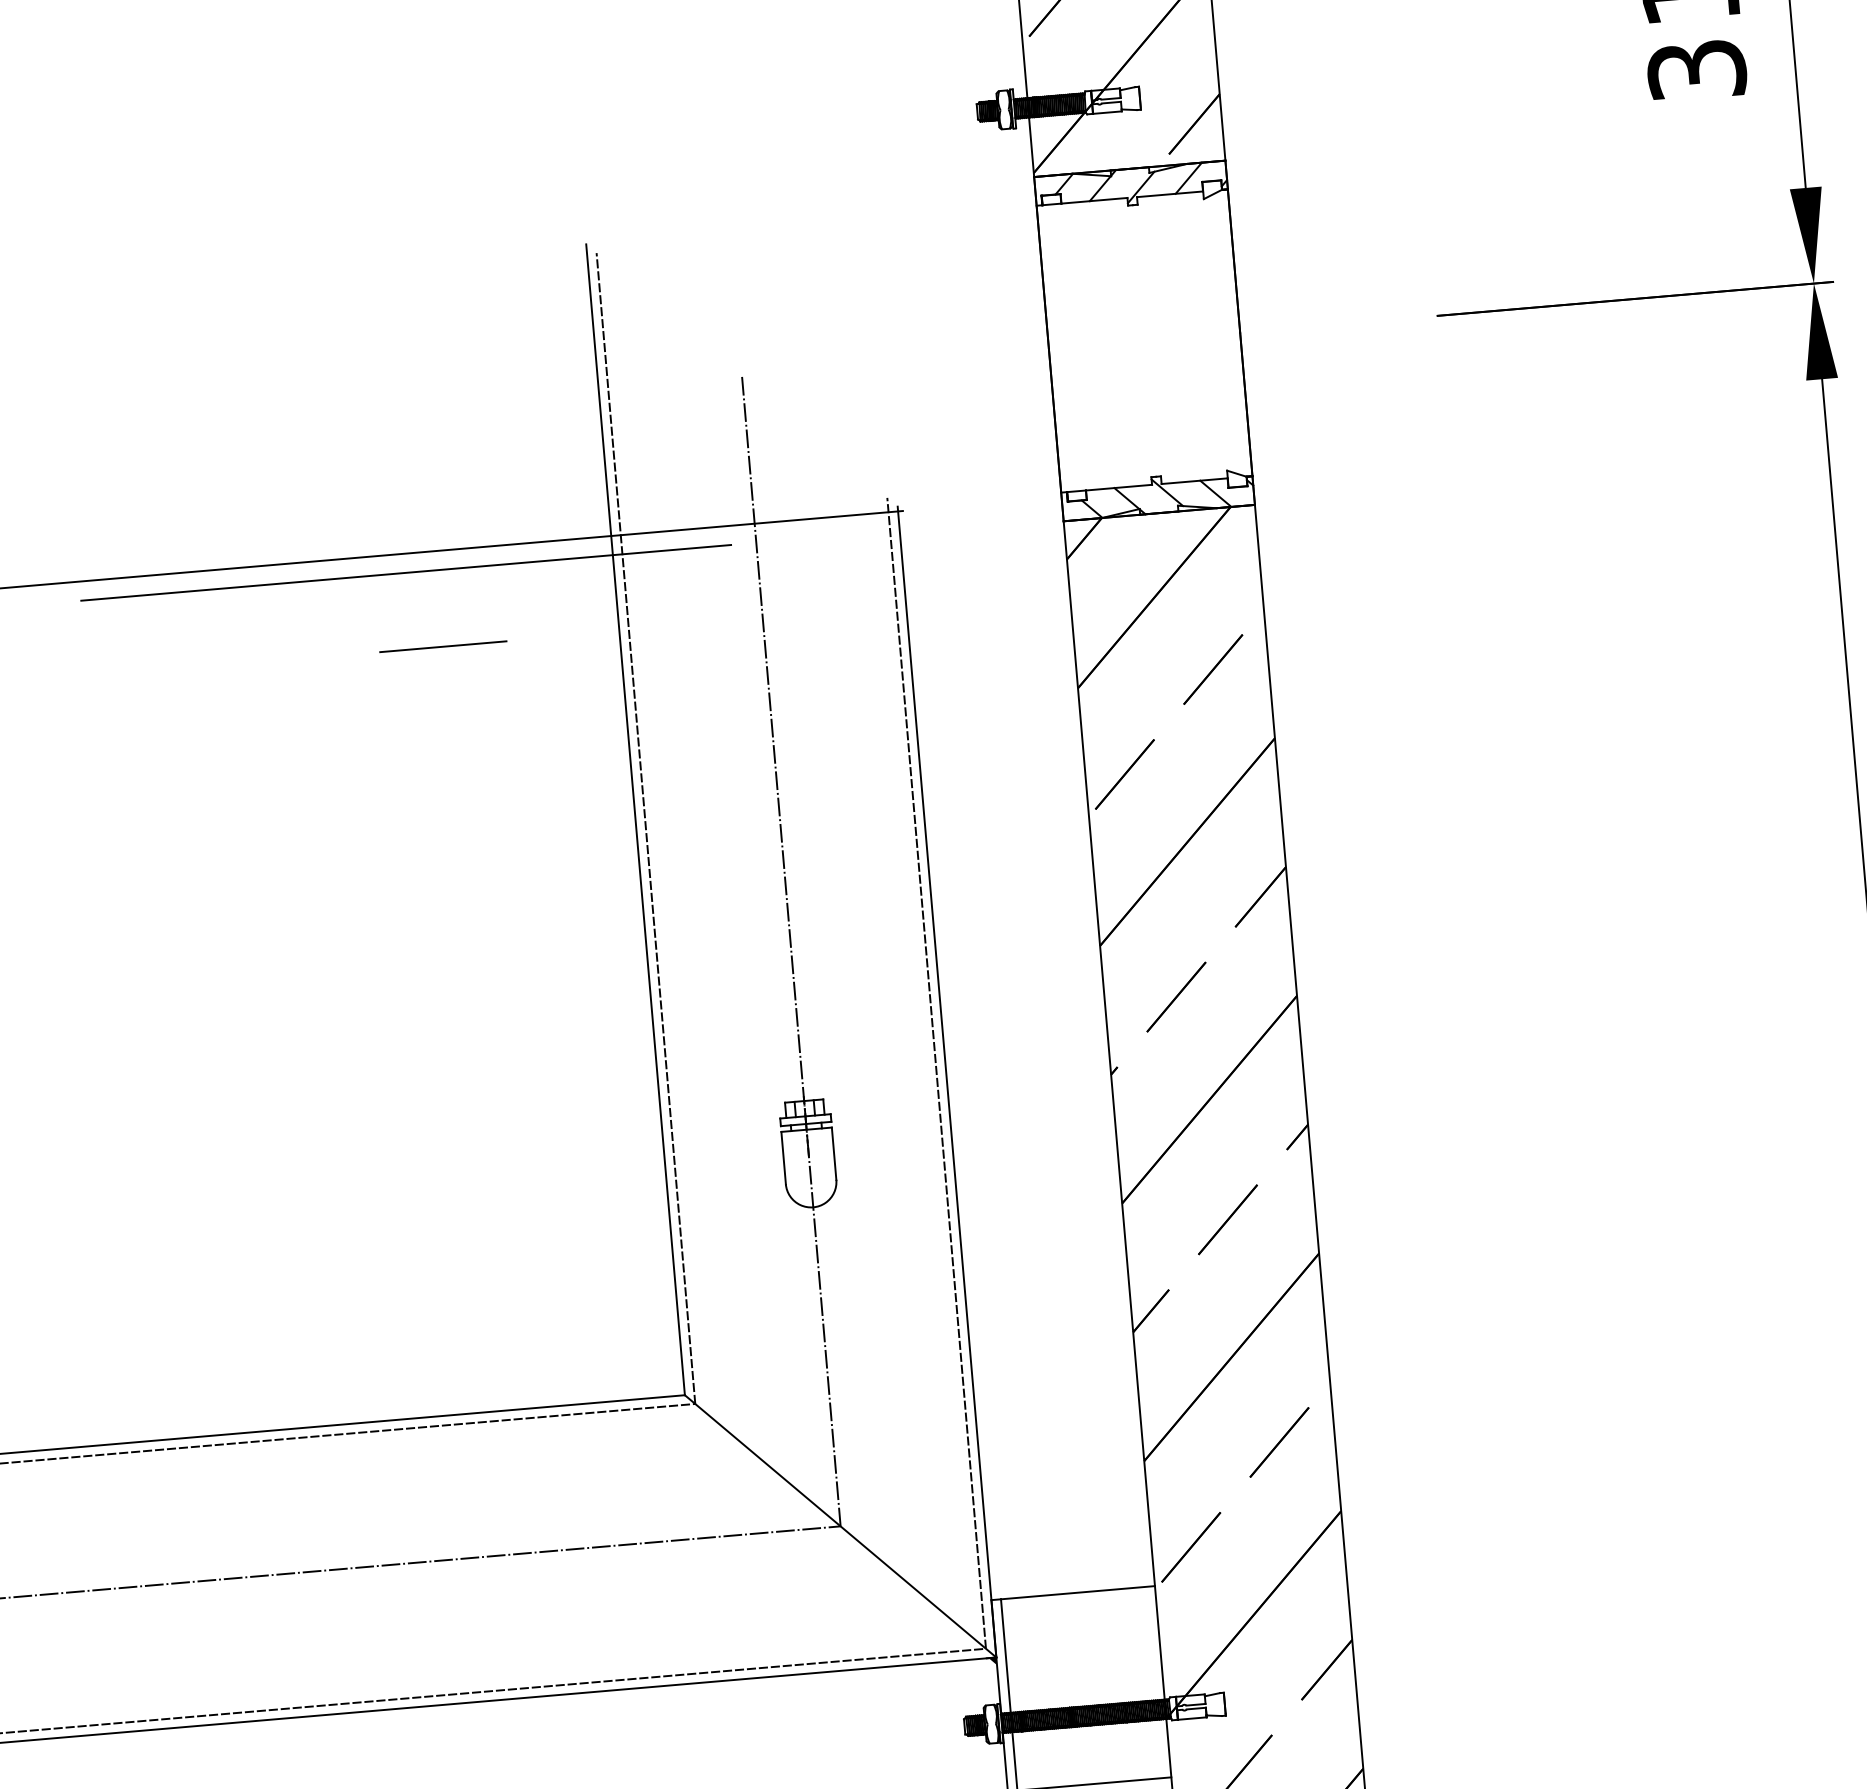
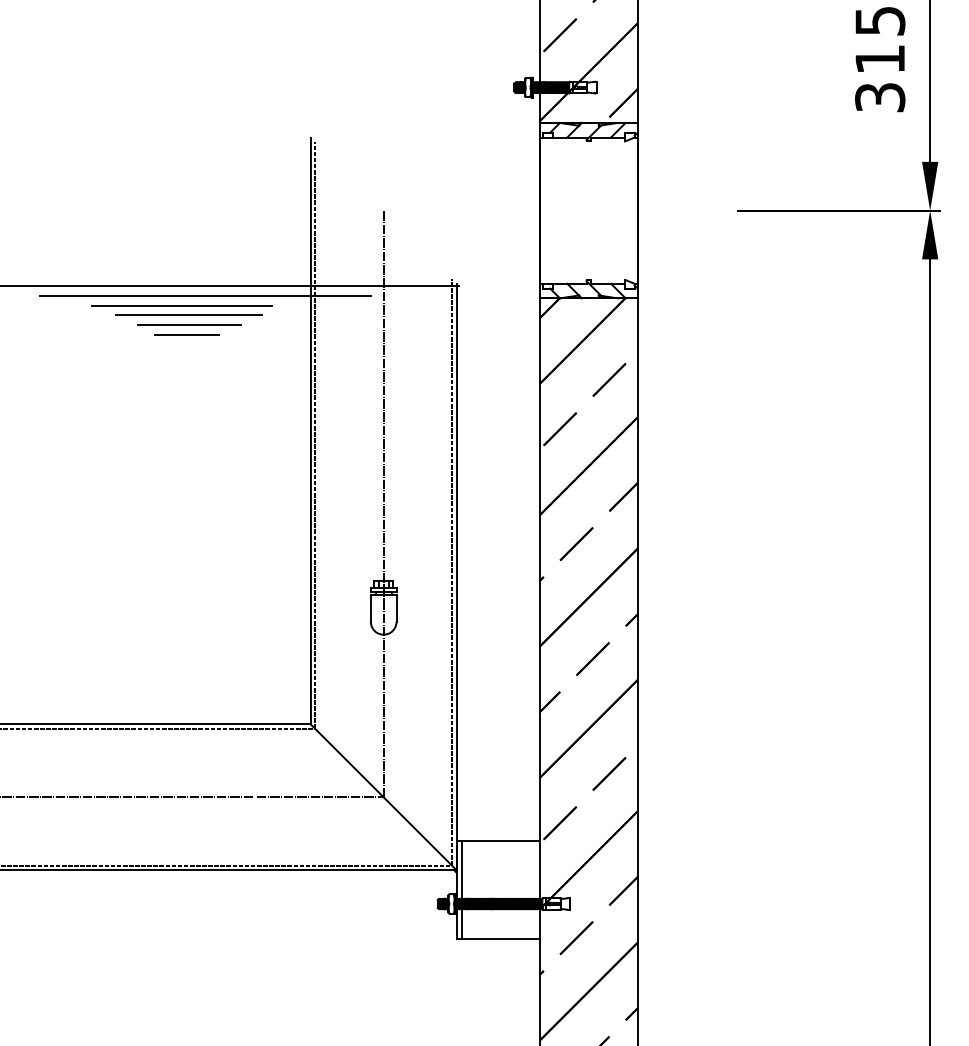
line: (361, 595) -> (181, 305), added
line: (378, 613) -> (189, 315), added
line: (380, 633) -> (189, 325), added
line: (442, 645) -> (186, 334), moved

